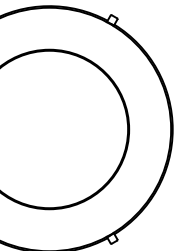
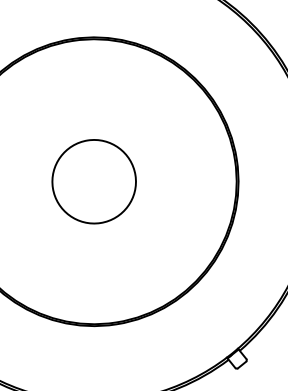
circle: (49, 129) -> (94, 181), added

